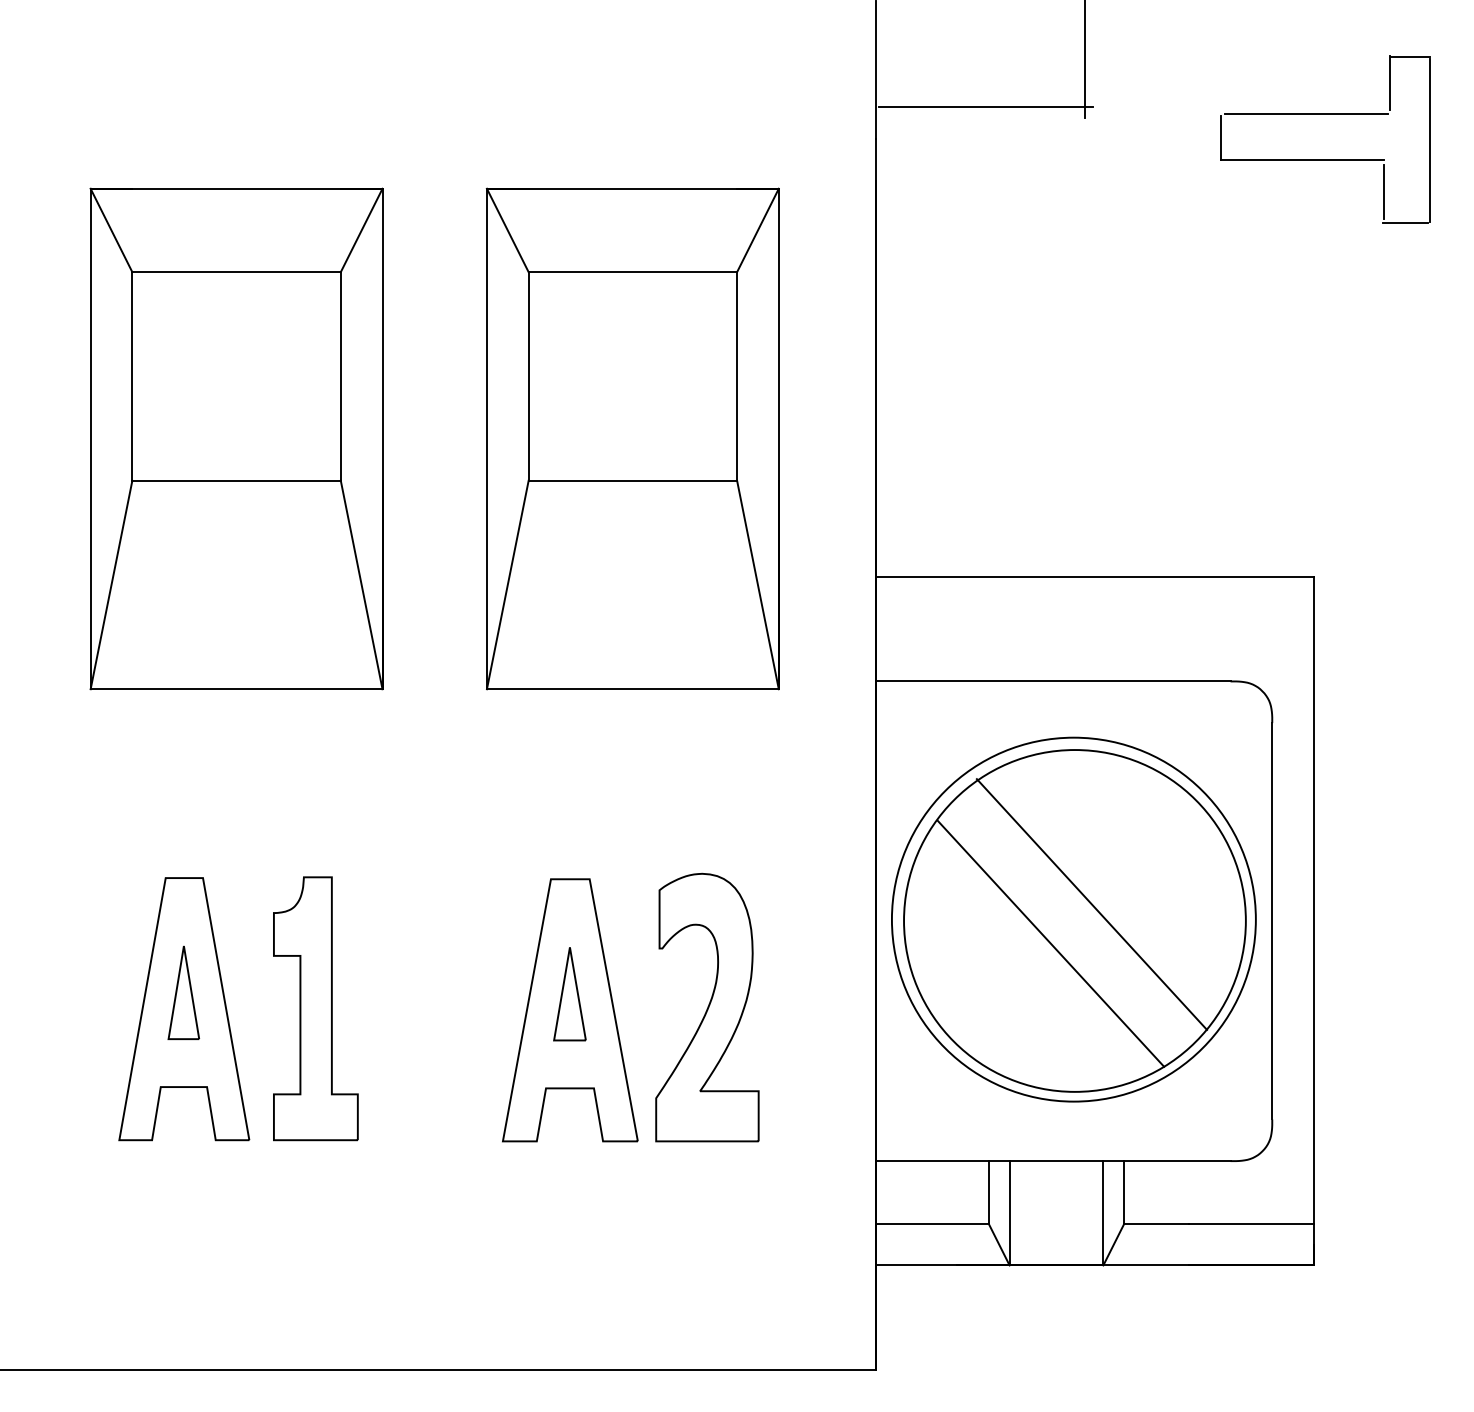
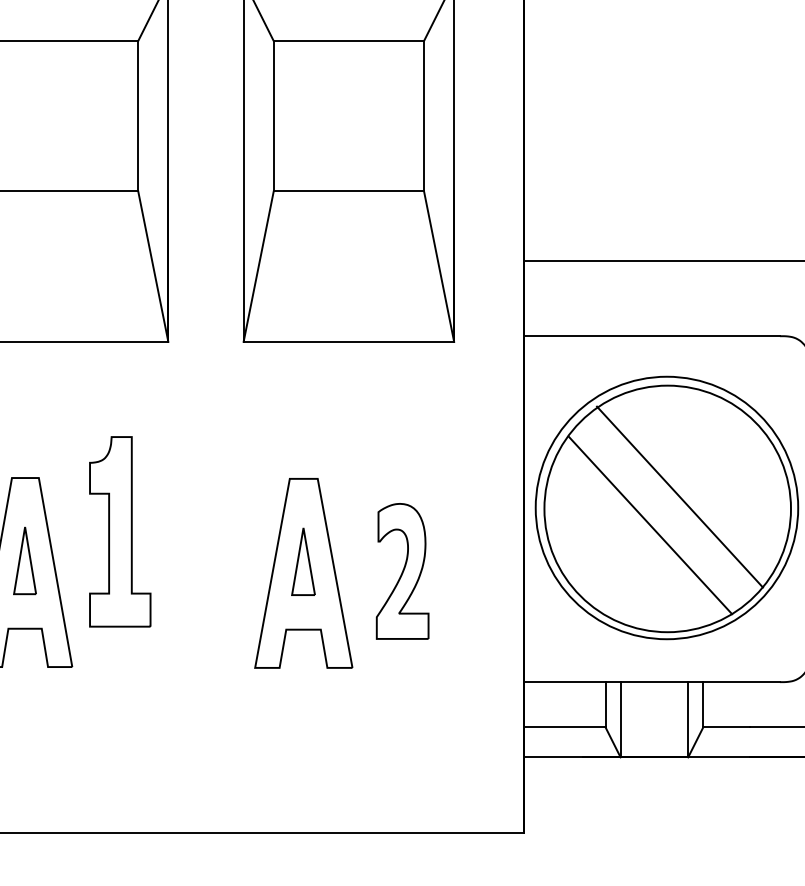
part: (707, 1007) -> (402, 571), size x0.7
part: (315, 1008) -> (120, 531), moved

